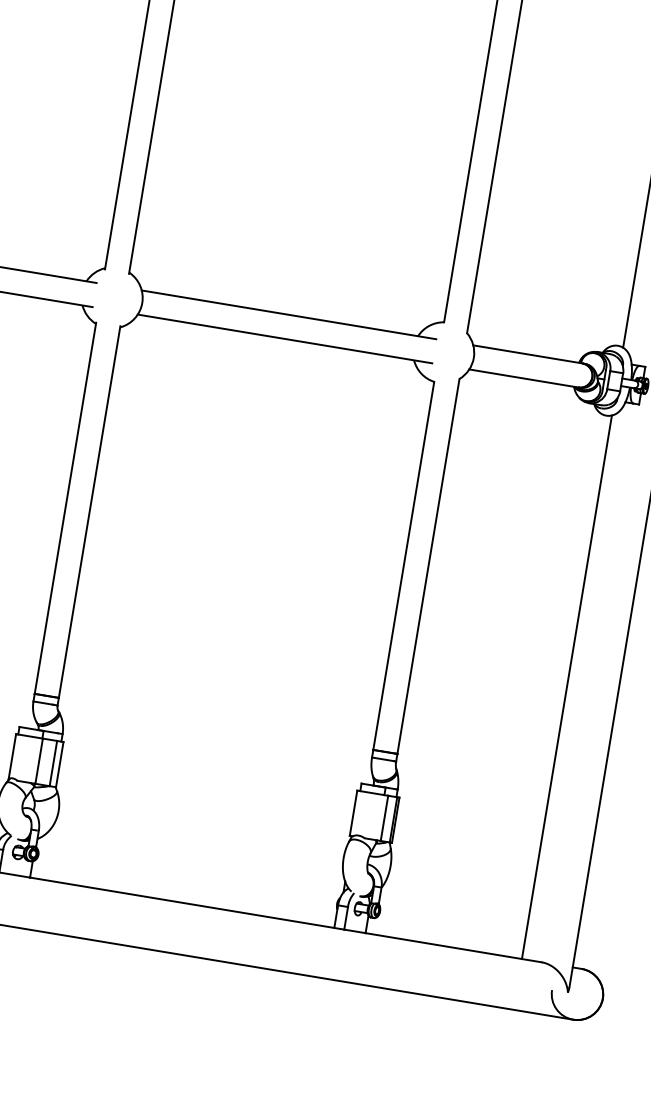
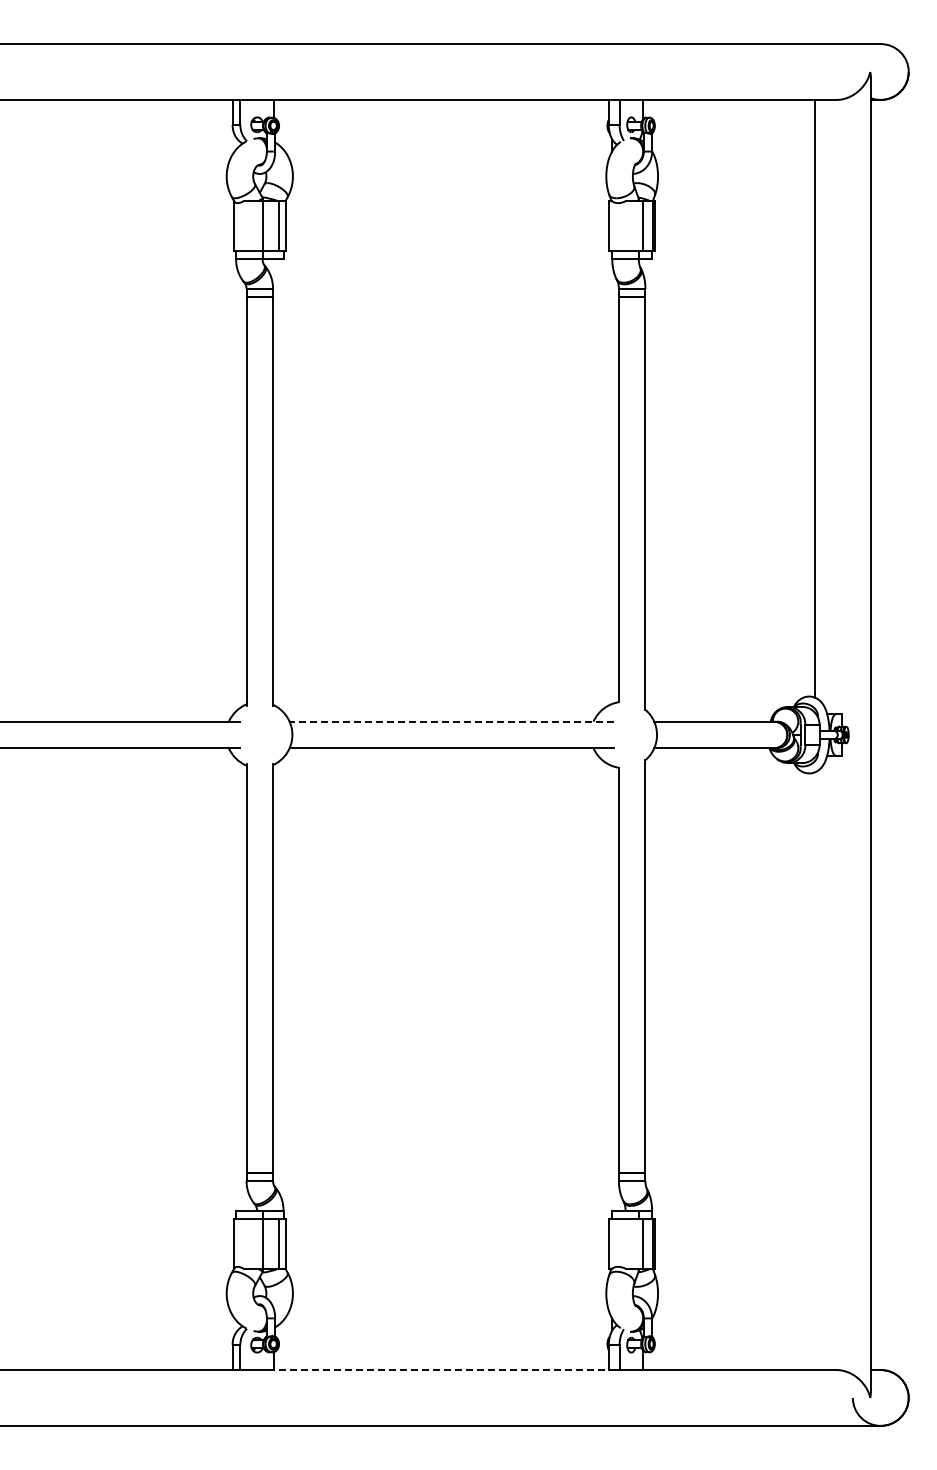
line: (288, 314) -> (451, 721), solid -> dashed
line: (567, 687) -> (815, 1071), removed
line: (184, 903) -> (444, 1370), solid -> dashed

